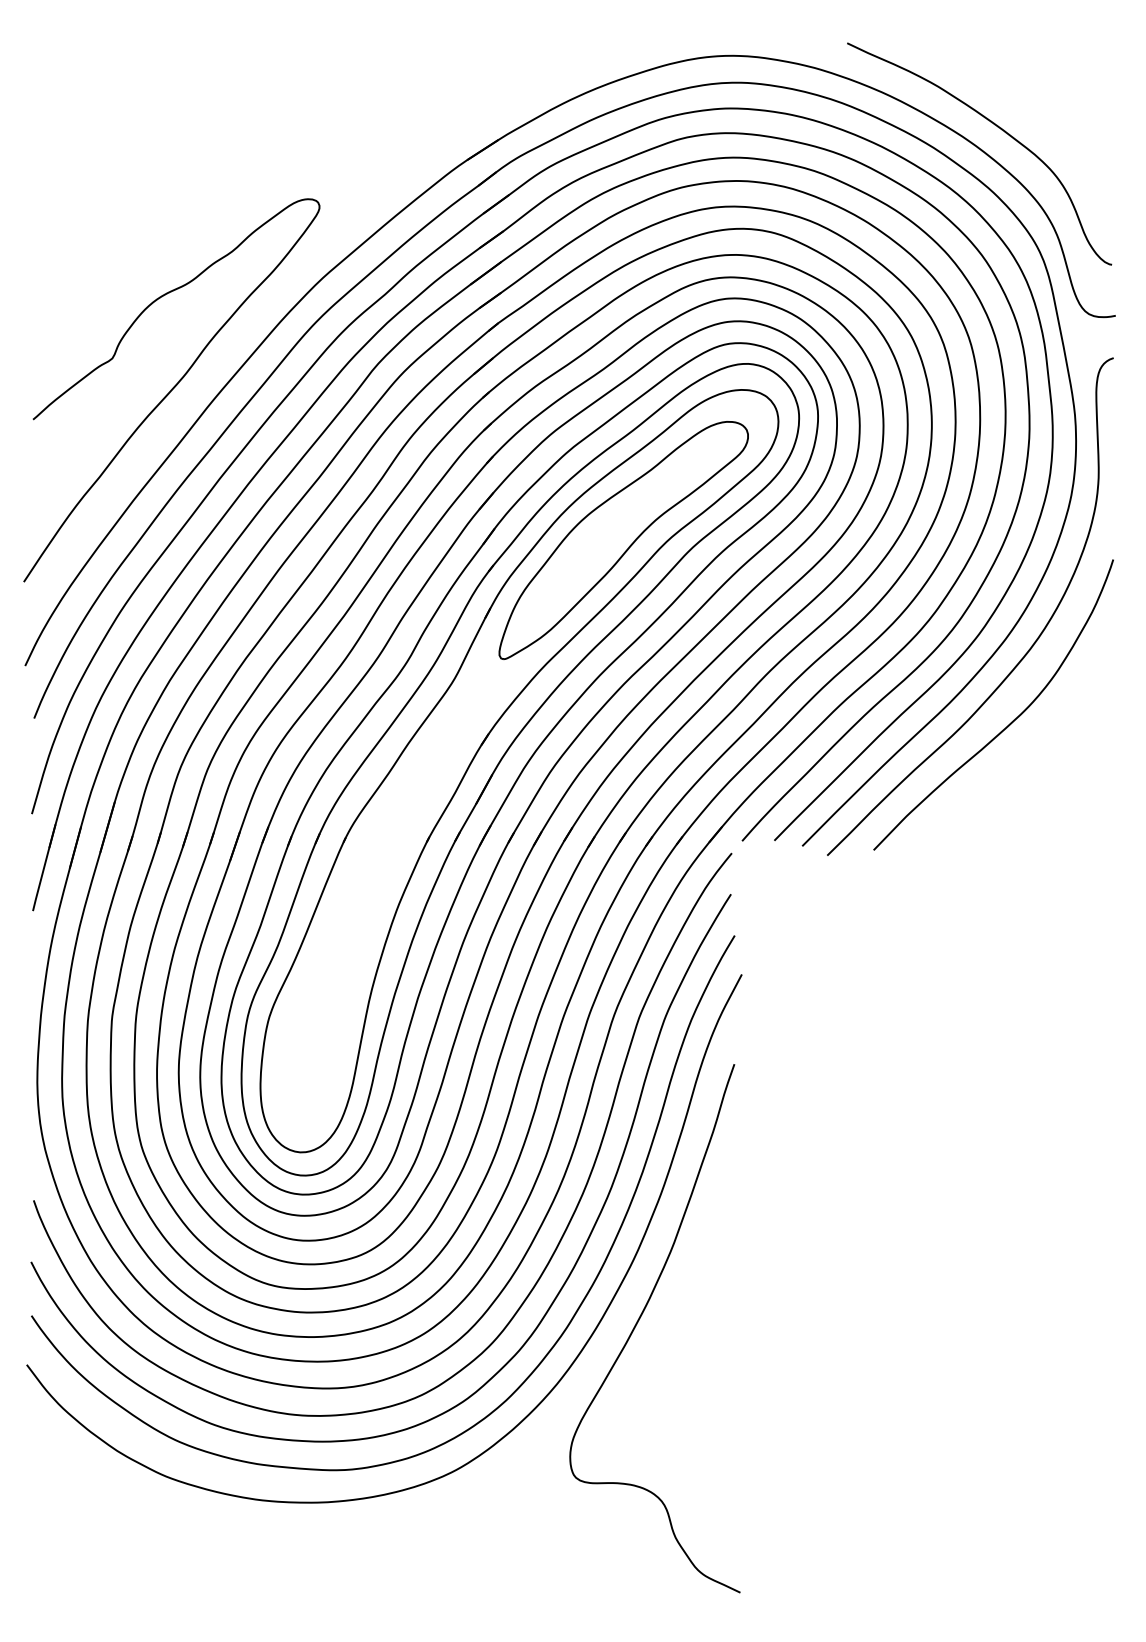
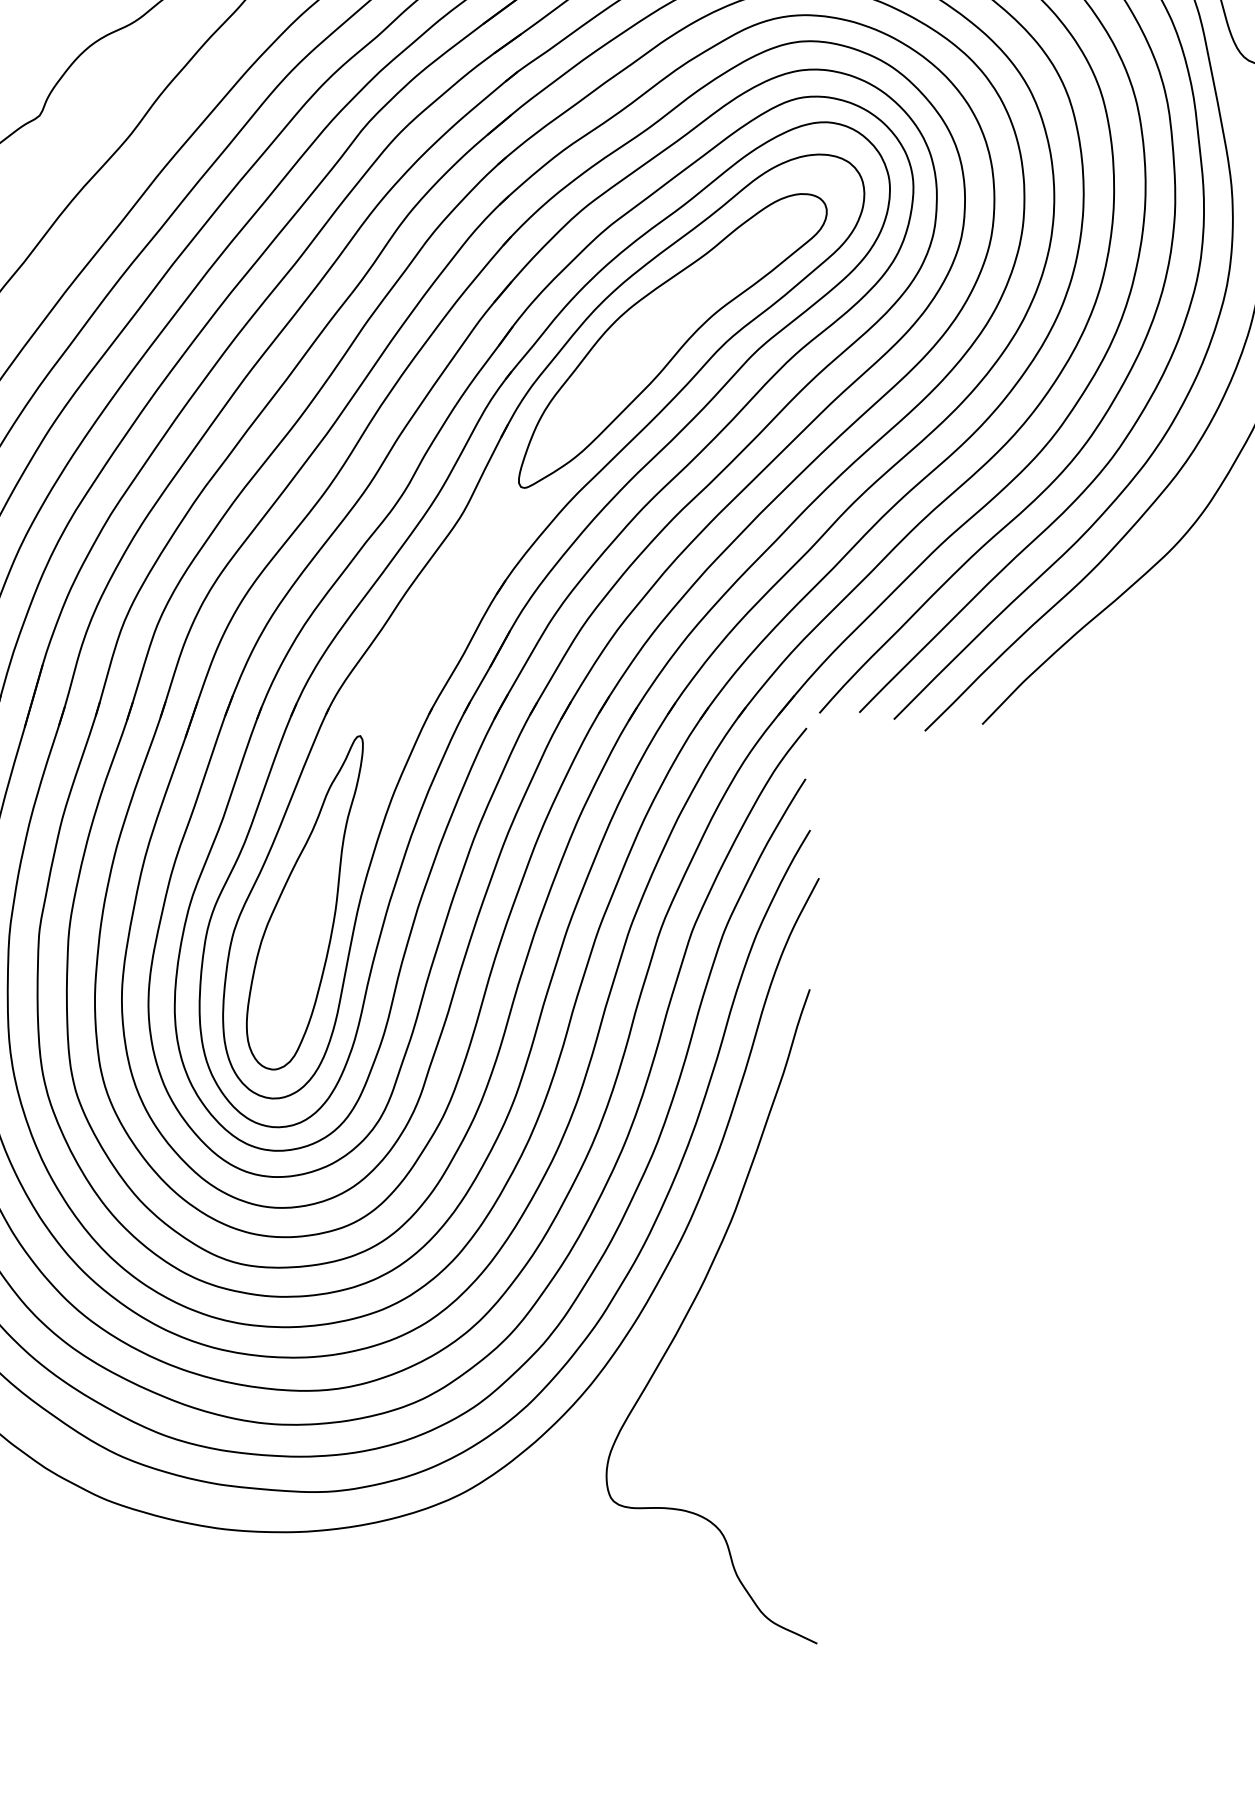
part: (326, 993) -> (304, 901), added

